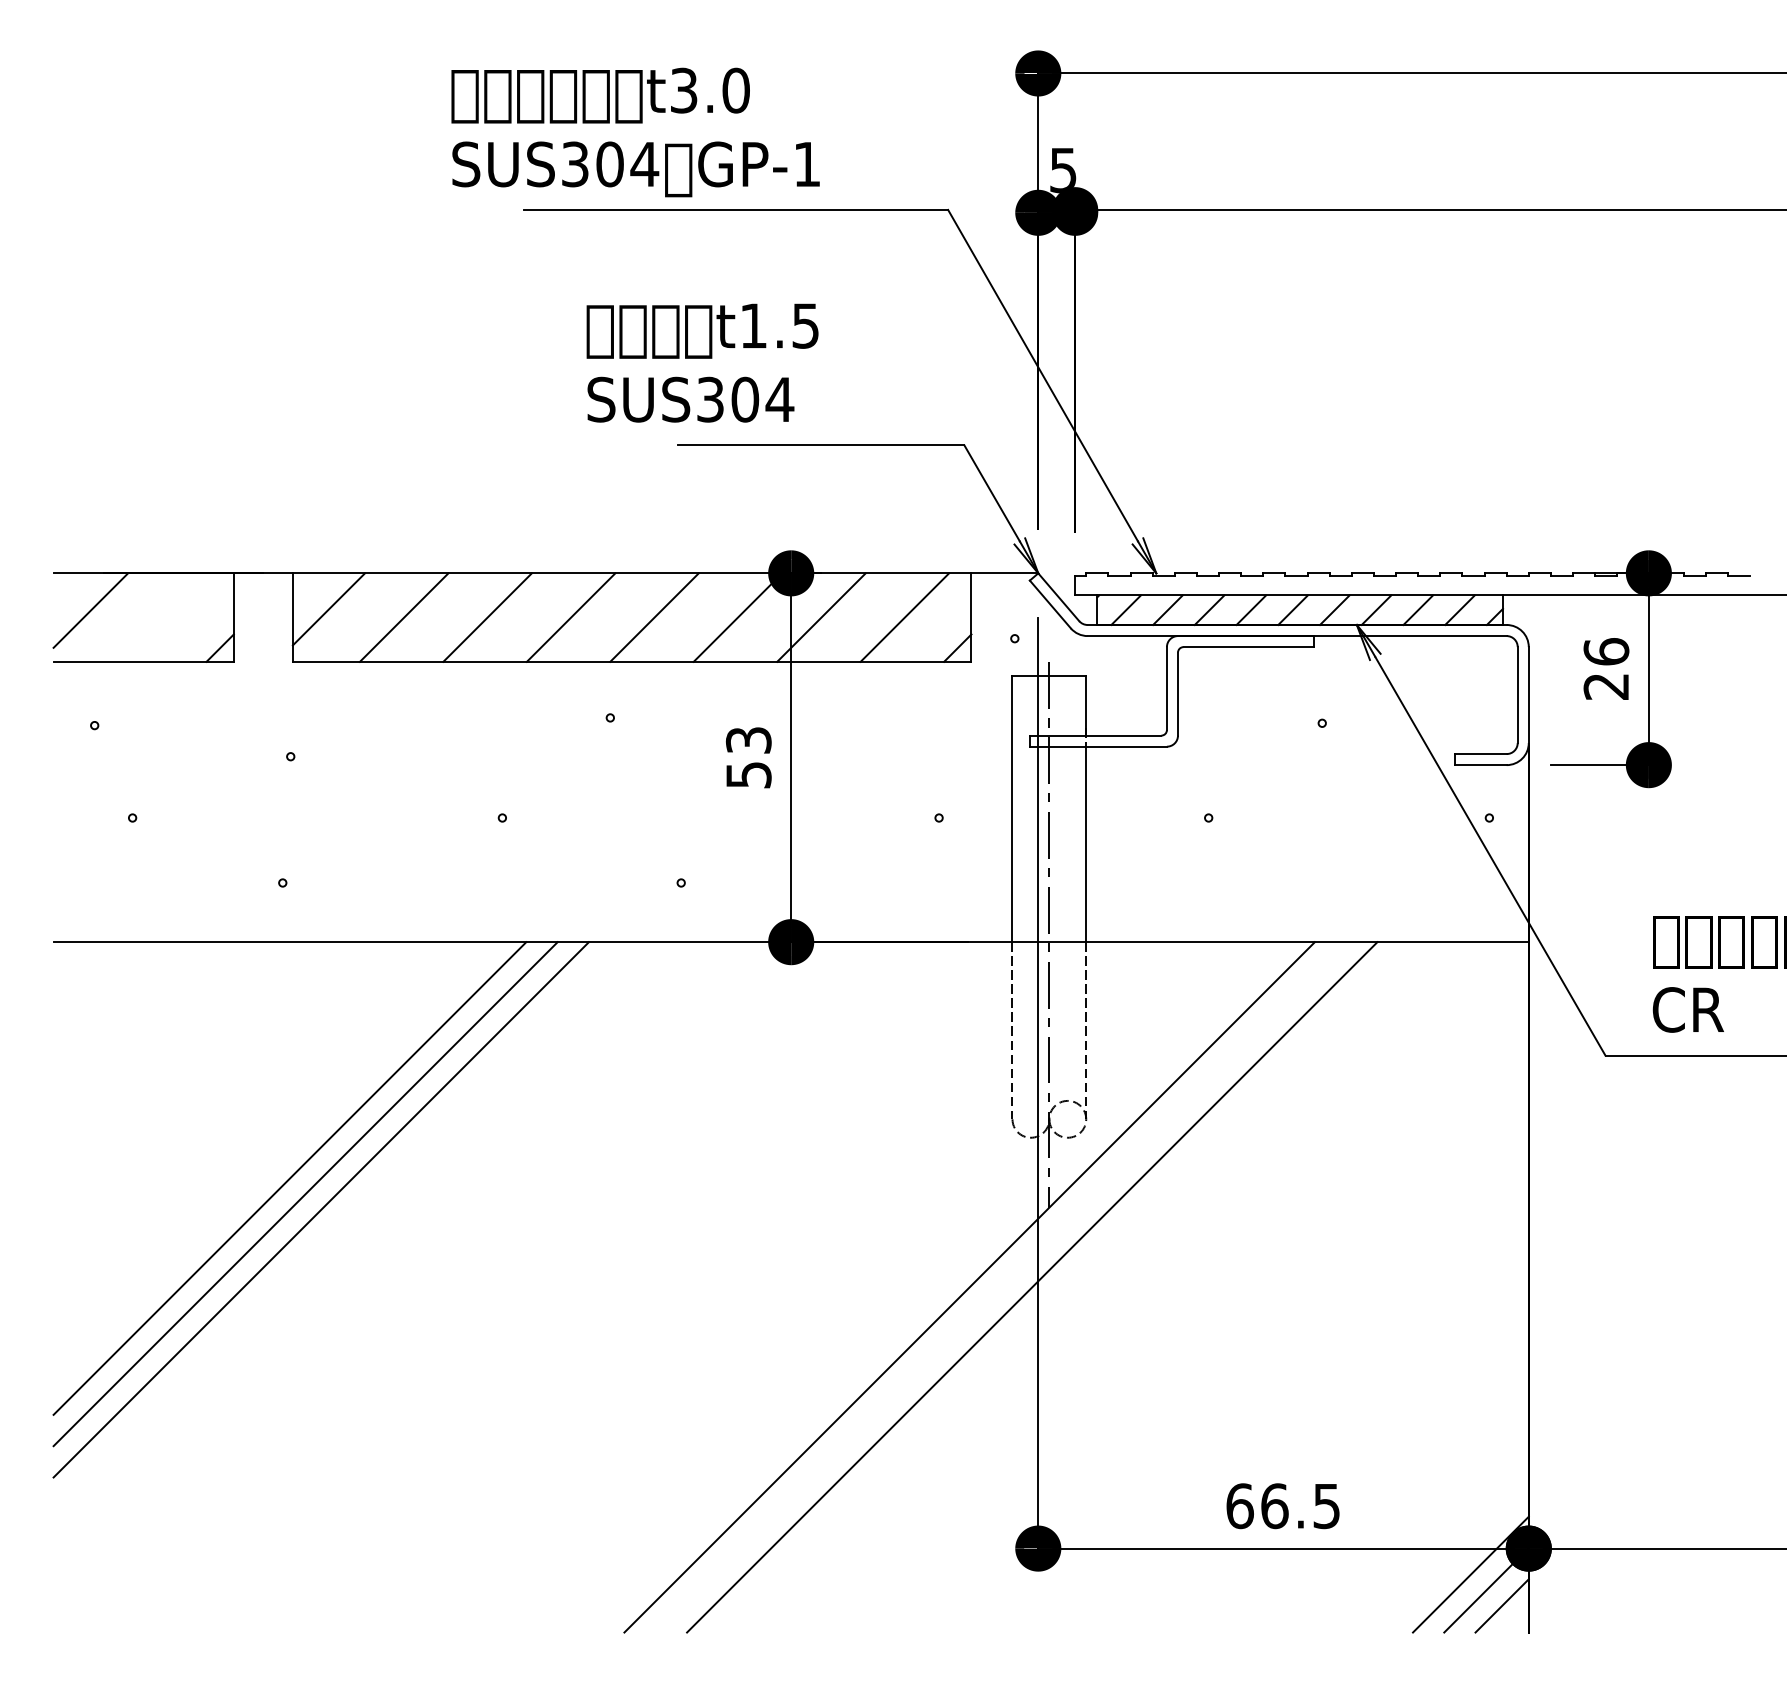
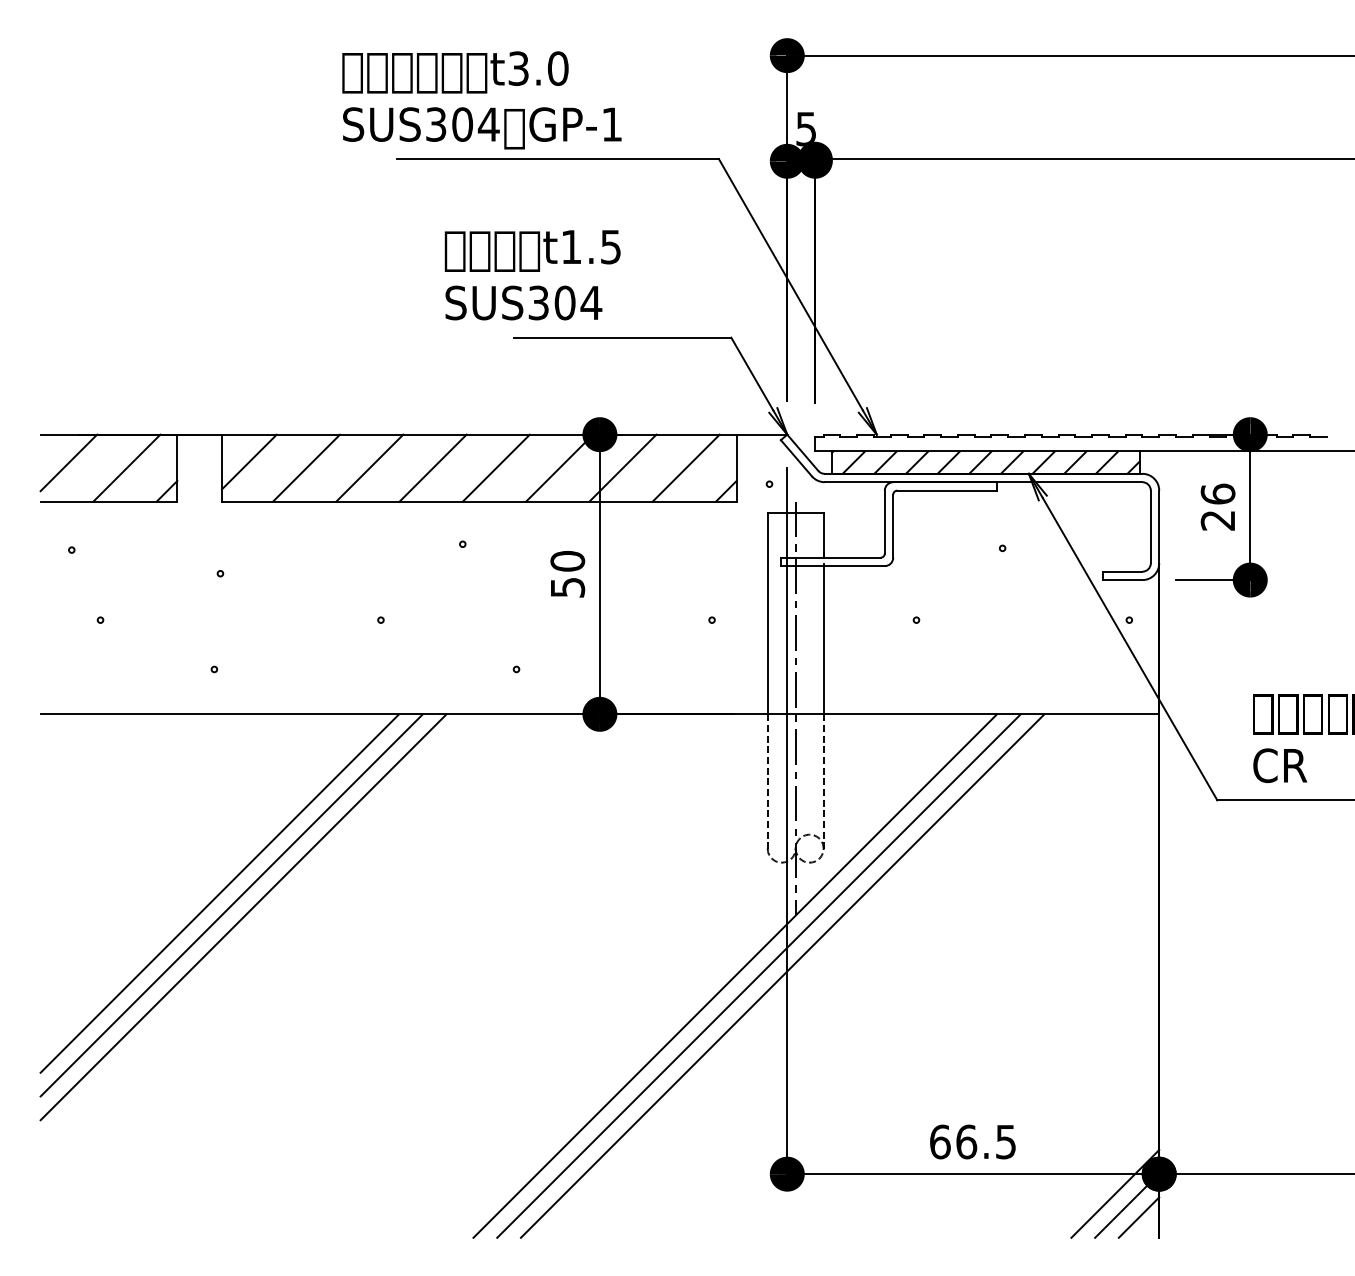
line: (166, 616) -> (126, 467), added
text: (748, 740) -> (567, 561), 53 -> 50
line: (1000, 1286) -> (758, 975), added

